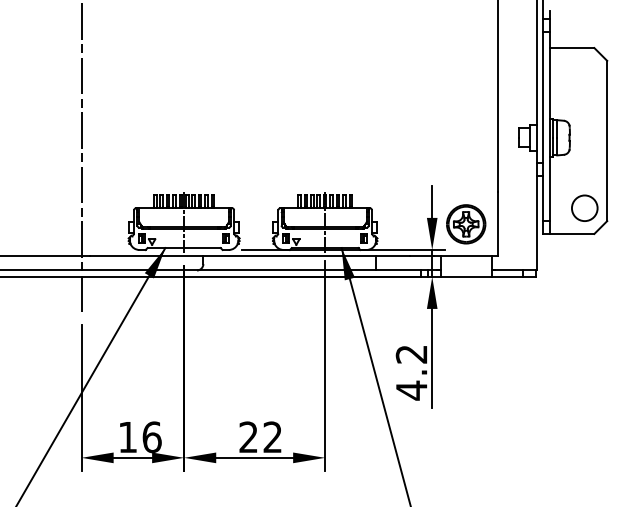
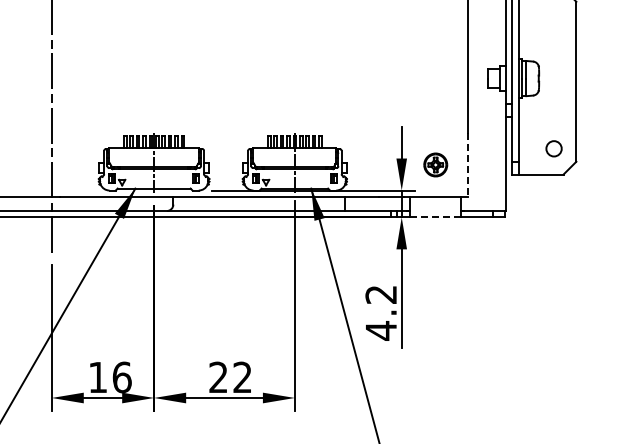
circle: (584, 207) -> (553, 148), size x0.6
part: (466, 224) -> (435, 165), size x0.6
line: (498, 224) -> (467, 165), solid -> dashed
line: (466, 276) -> (435, 217), solid -> dashed

